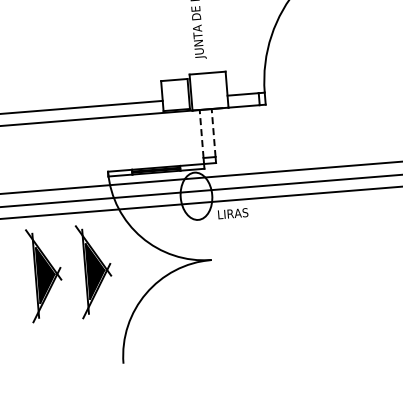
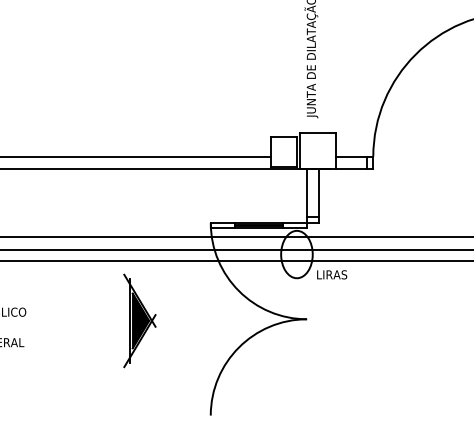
line: (213, 132) -> (319, 192), dashed -> solid
line: (202, 133) -> (307, 192), dashed -> solid
part: (94, 270) -> (189, 320), removed

